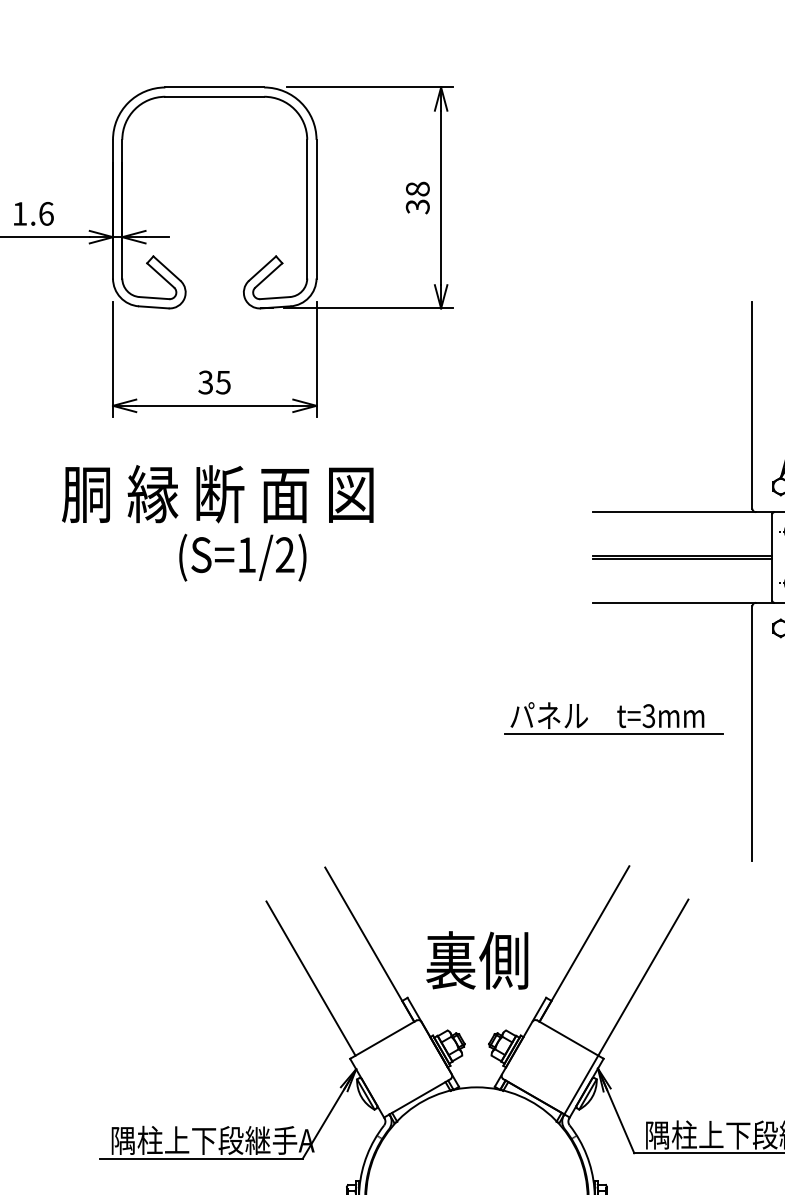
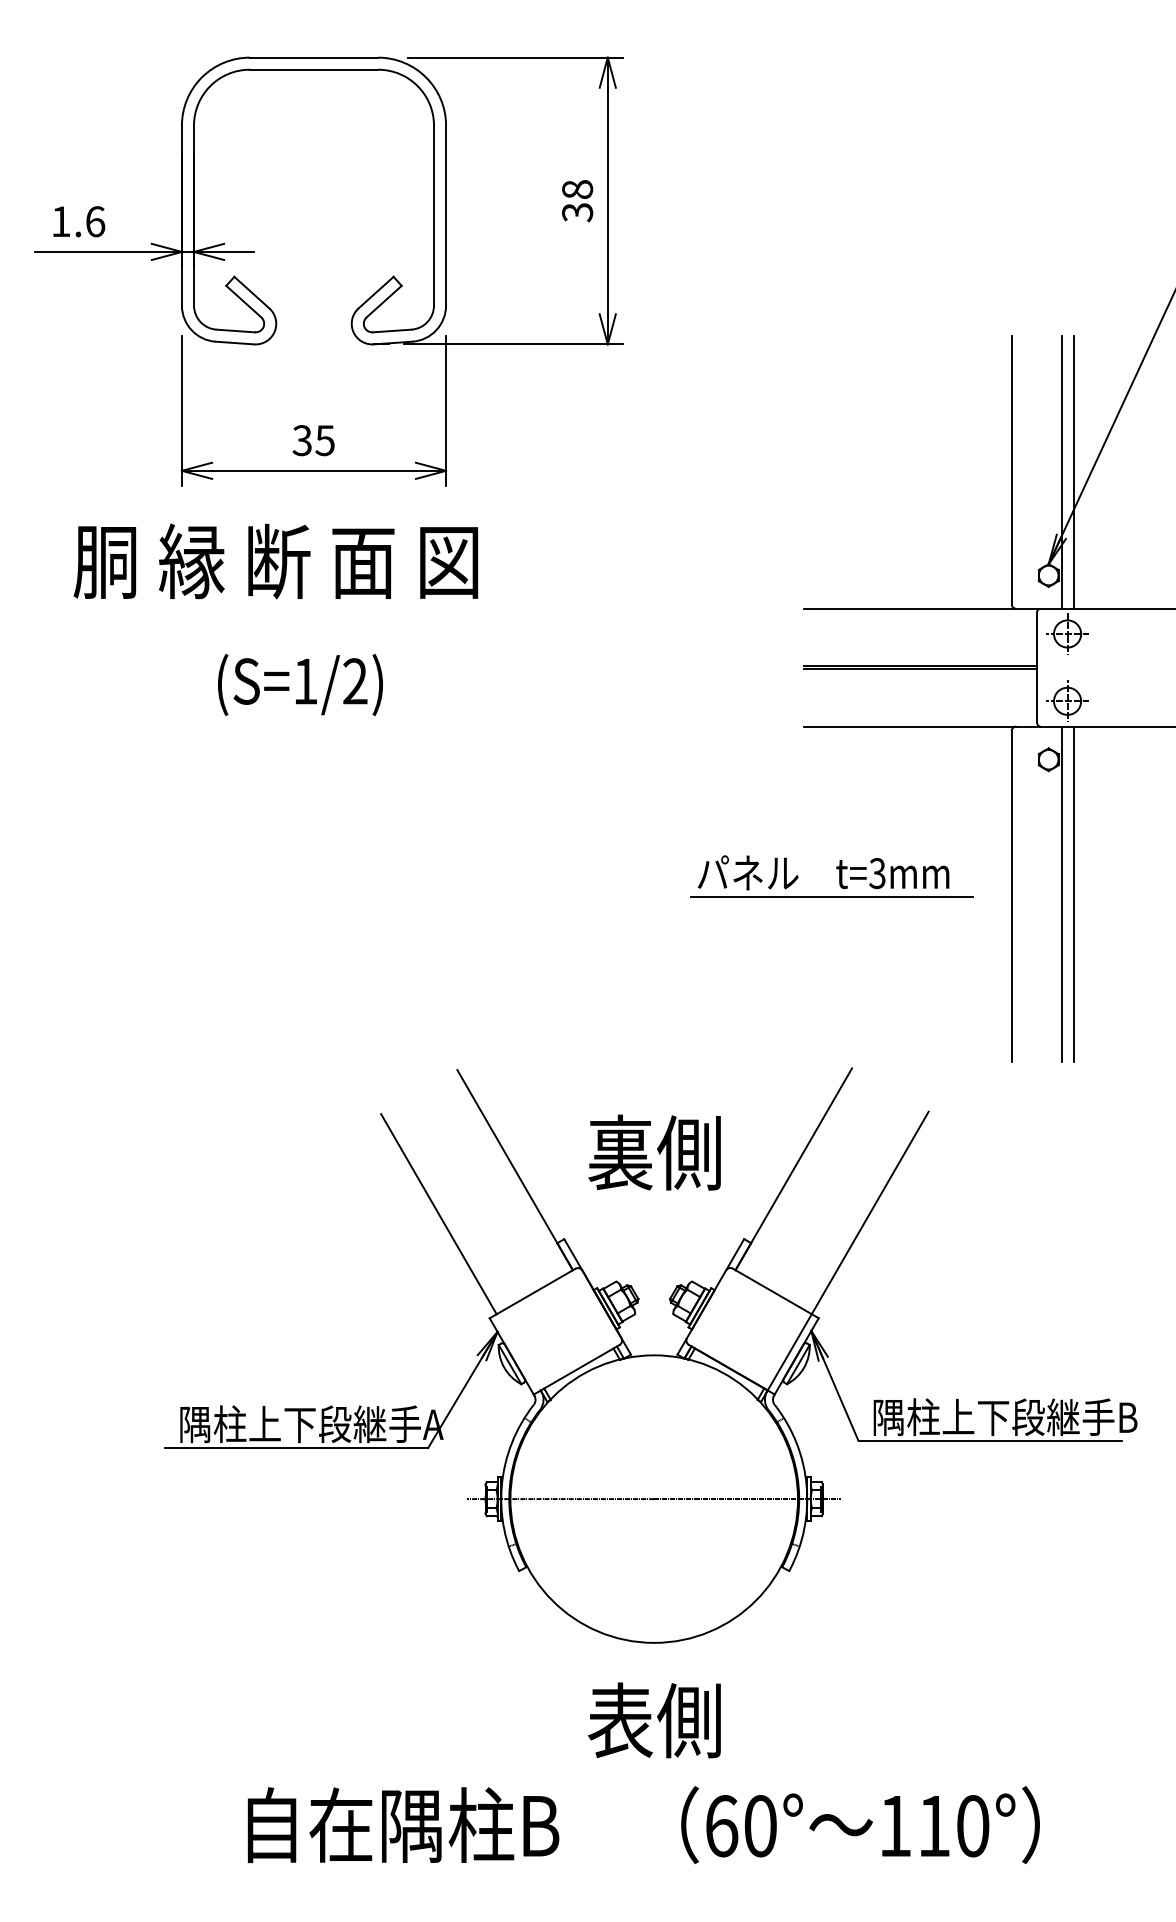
text: (217, 494) -> (275, 561), moved
text: (242, 557) -> (300, 684), moved
text: (477, 960) -> (654, 1152), moved

